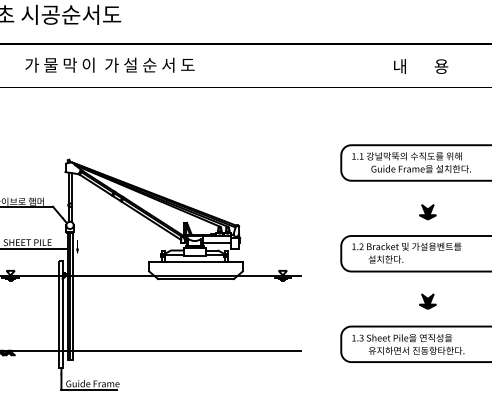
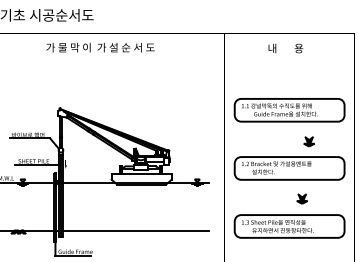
text: (109, 64) -> (100, 47), moved
part: (426, 211) -> (308, 141), moved
part: (426, 300) -> (301, 198), moved

